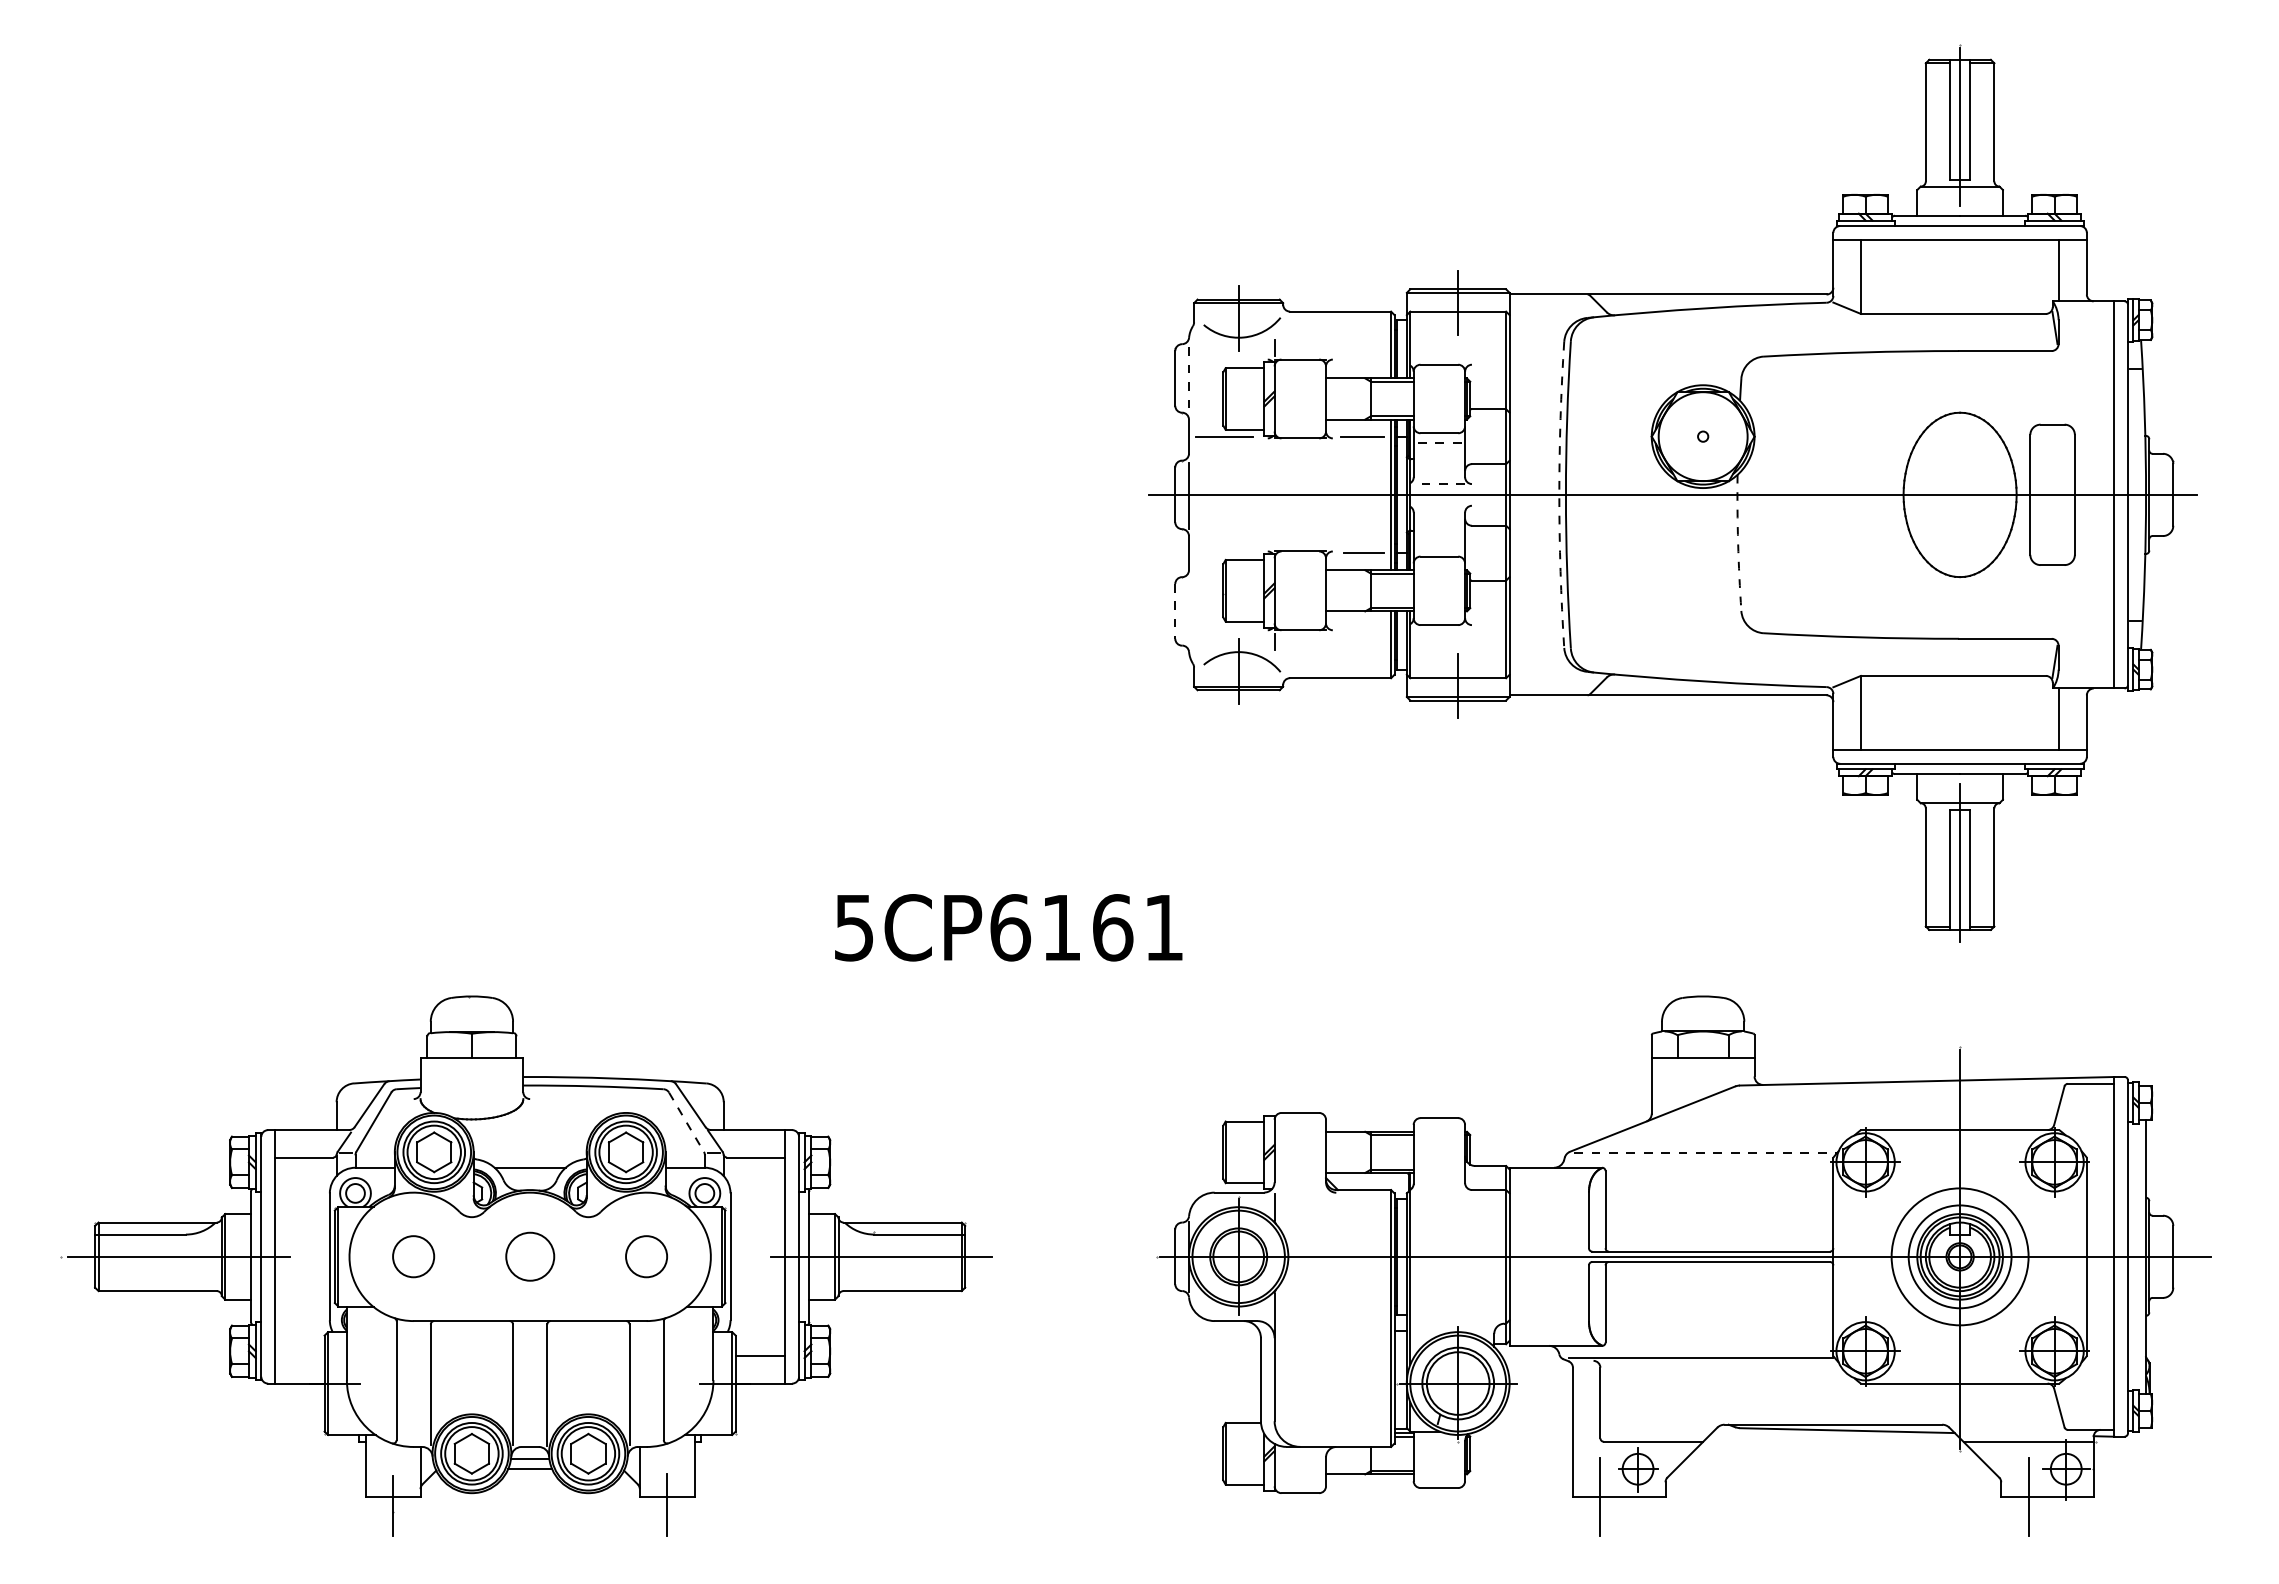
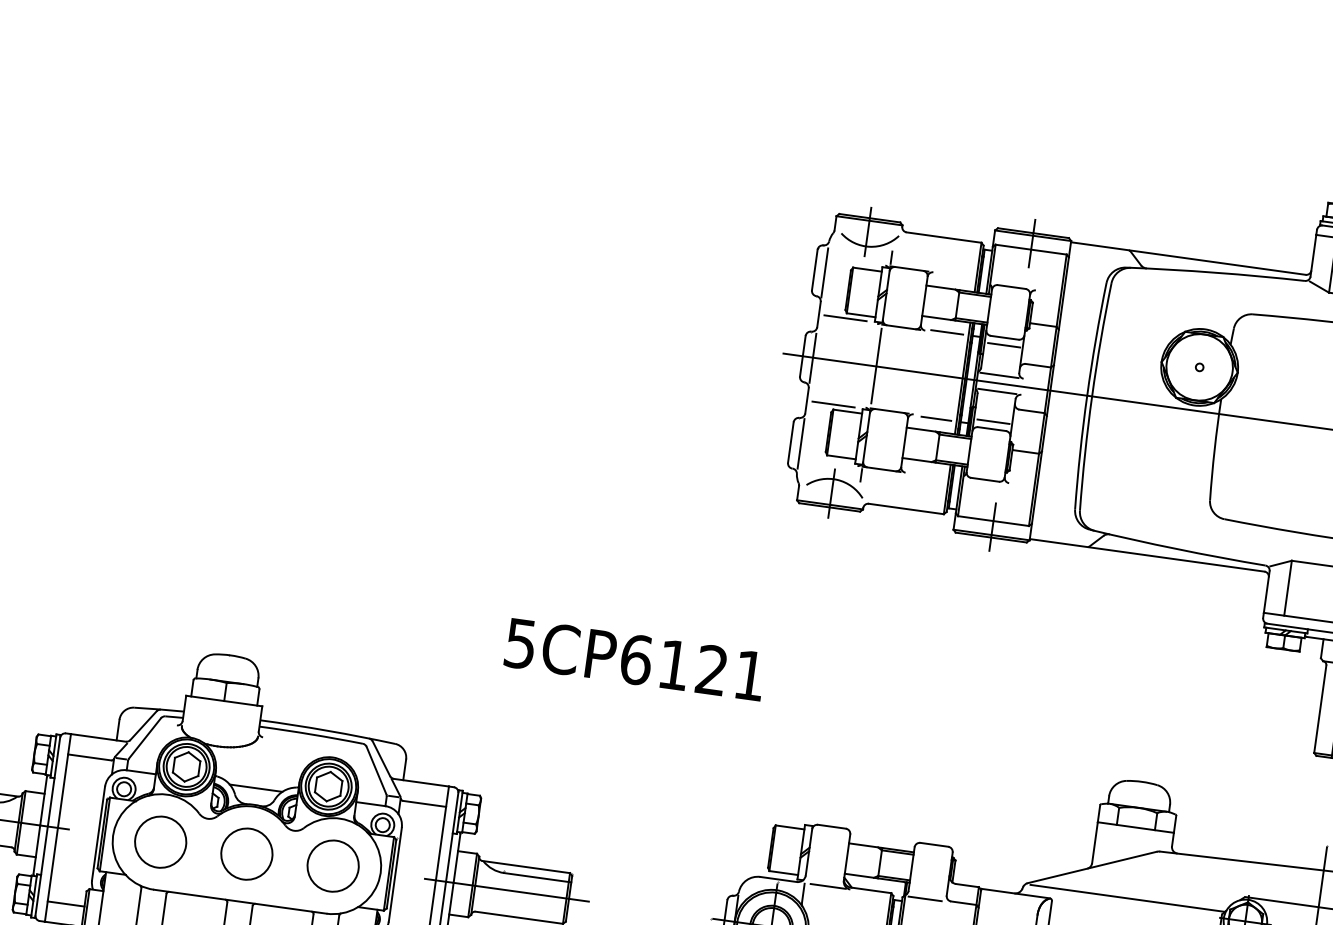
line: (1189, 380) -> (825, 273), dashed -> solid
line: (1439, 443) -> (1003, 345), dashed -> solid
line: (1439, 484) -> (999, 375), dashed -> solid
line: (1274, 493) -> (876, 365), added
arc: (1559, 494) -> (1087, 395), dashed -> solid
line: (1439, 505) -> (997, 391), added
arc: (1738, 542) -> (1214, 449), dashed -> solid
line: (1439, 546) -> (993, 421), added
line: (1224, 553) -> (833, 404), added
line: (1189, 610) -> (801, 443), added
line: (1175, 611) -> (791, 442), dashed -> solid
text: (1113, 927) -> (712, 670), 5CP6161 -> 5CP6121
line: (686, 1122) -> (376, 770), dashed -> solid
line: (1705, 1153) -> (1127, 898), dashed -> solid
line: (1436, 1191) -> (924, 898), added
line: (1306, 1192) -> (828, 886), added
circle: (413, 1256) -> (160, 841), size x1.67
circle: (530, 1256) -> (247, 853), size x1.43
circle: (646, 1256) -> (333, 865), size x1.67
line: (299, 1356) -> (65, 904), added

